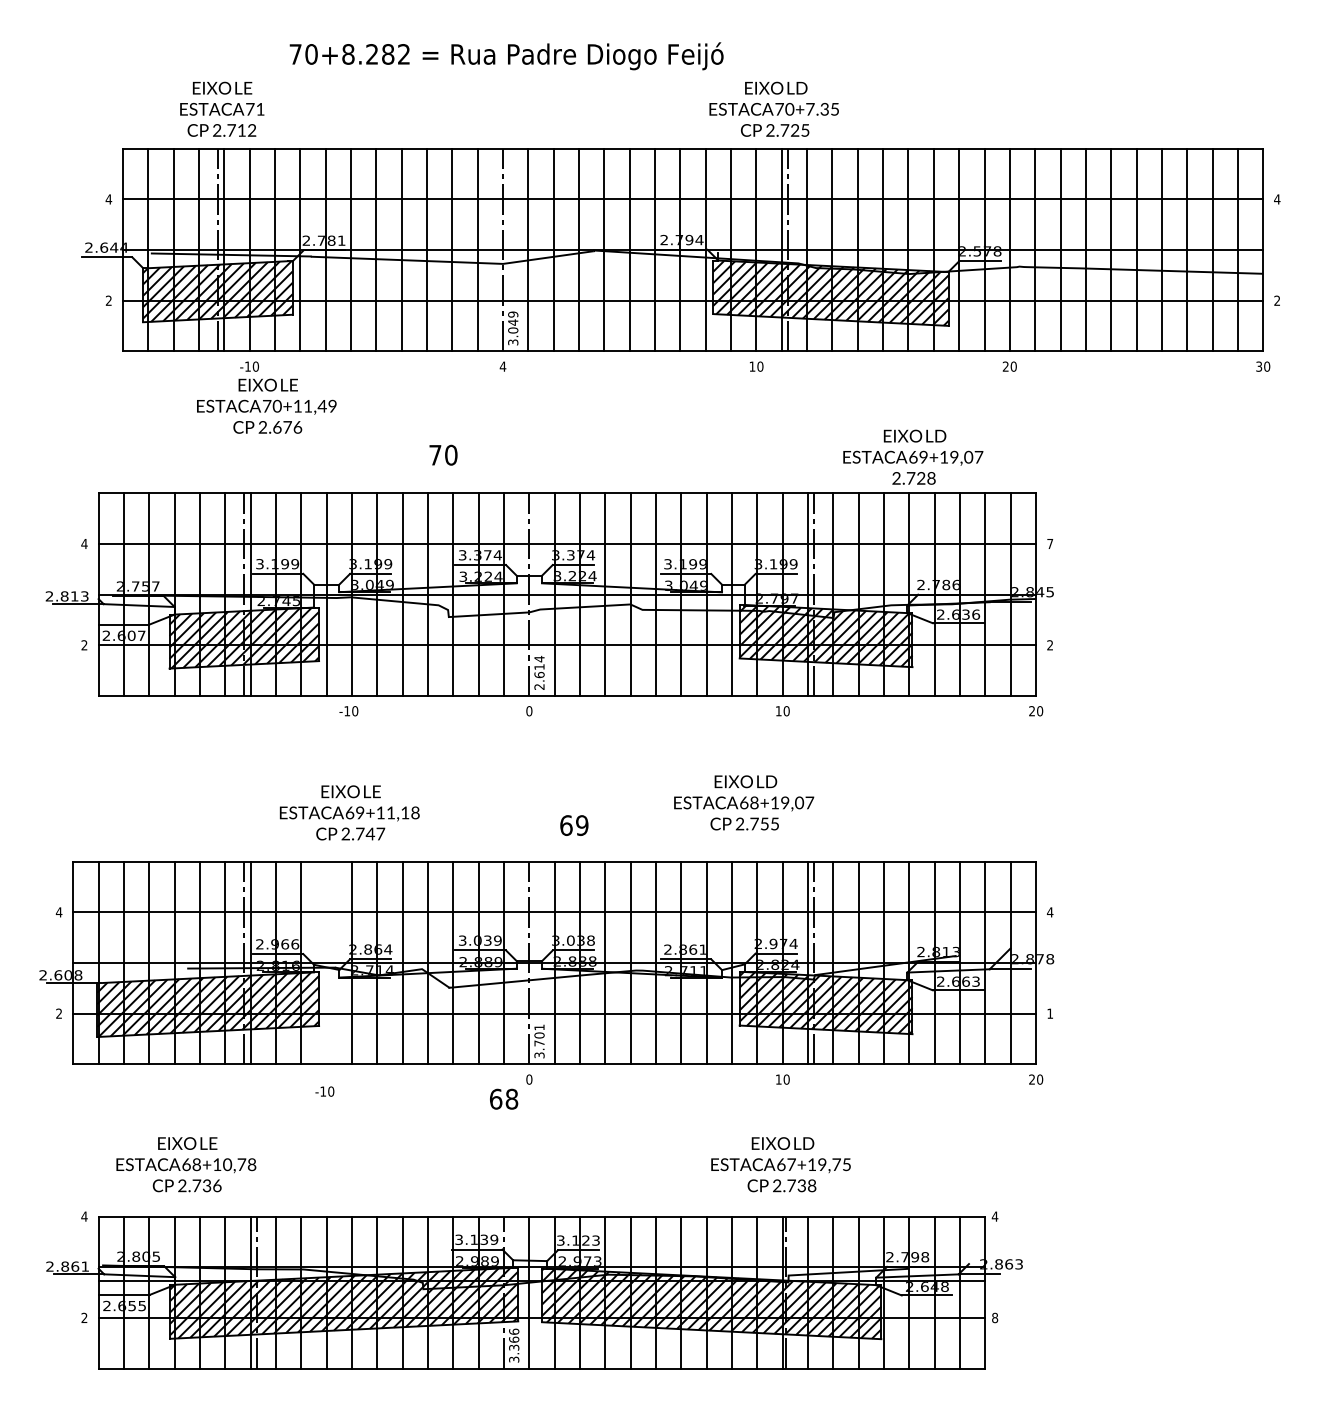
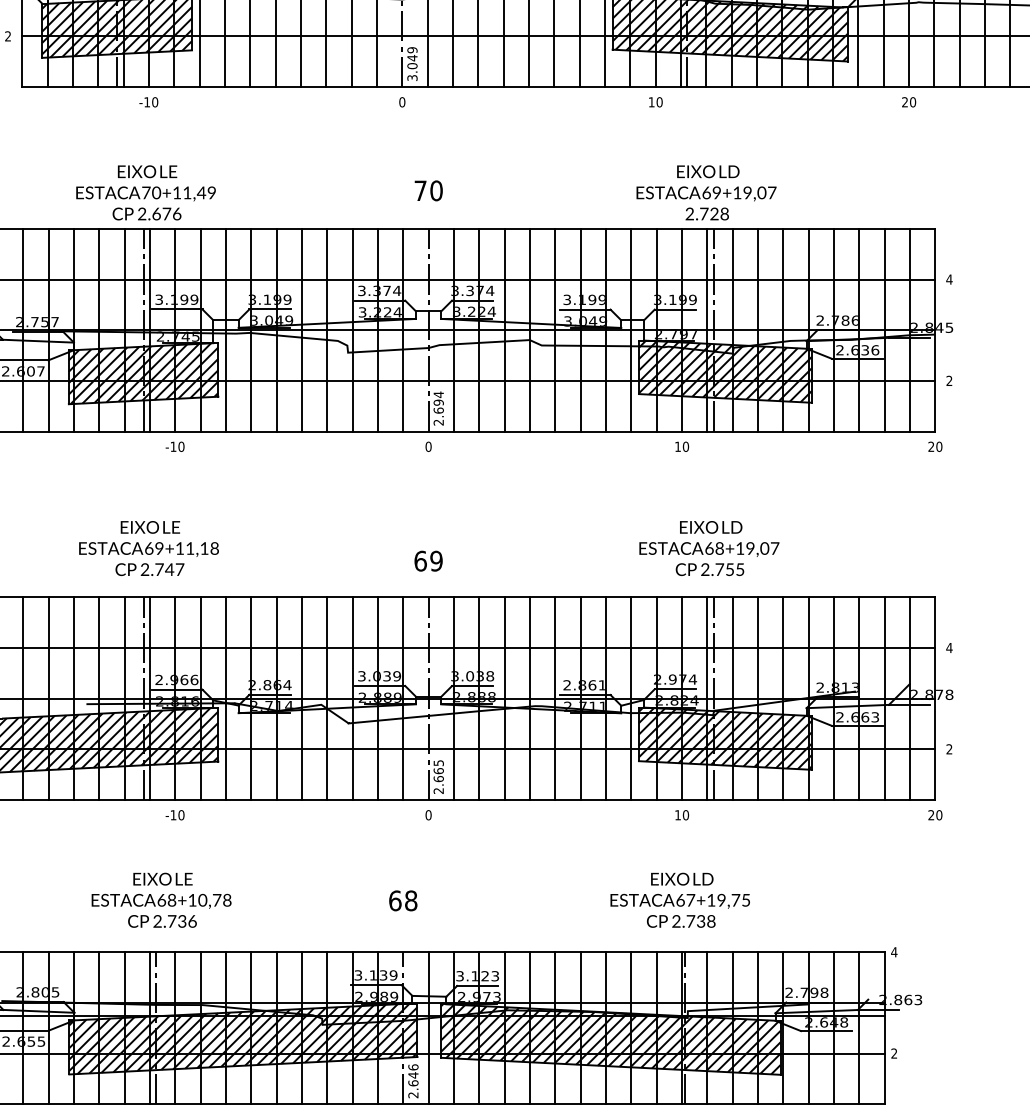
text: (502, 366) -> (401, 102), 4 -> 0
text: (266, 405) -> (145, 192), moved
text: (443, 454) -> (428, 190), moved
text: (913, 456) -> (706, 192), moved
text: (1050, 543) -> (949, 279), 7 -> 4
text: (539, 667) -> (438, 403), 2.614 -> 2.694
text: (348, 711) -> (174, 447), moved
text: (744, 802) -> (709, 548), moved
text: (349, 812) -> (148, 548), moved
text: (574, 825) -> (428, 561), moved
line: (326, 962) -> (225, 698), added
text: (1049, 1013) -> (948, 749), 1 -> 2
text: (539, 1041) -> (438, 777), 3.701 -> 2.665
text: (324, 1091) -> (174, 815), moved
text: (504, 1098) -> (403, 900), moved
text: (186, 1164) -> (161, 900), moved
text: (995, 1318) -> (894, 1054), 8 -> 2
text: (514, 1349) -> (413, 1085), 3.366 -> 2.646

